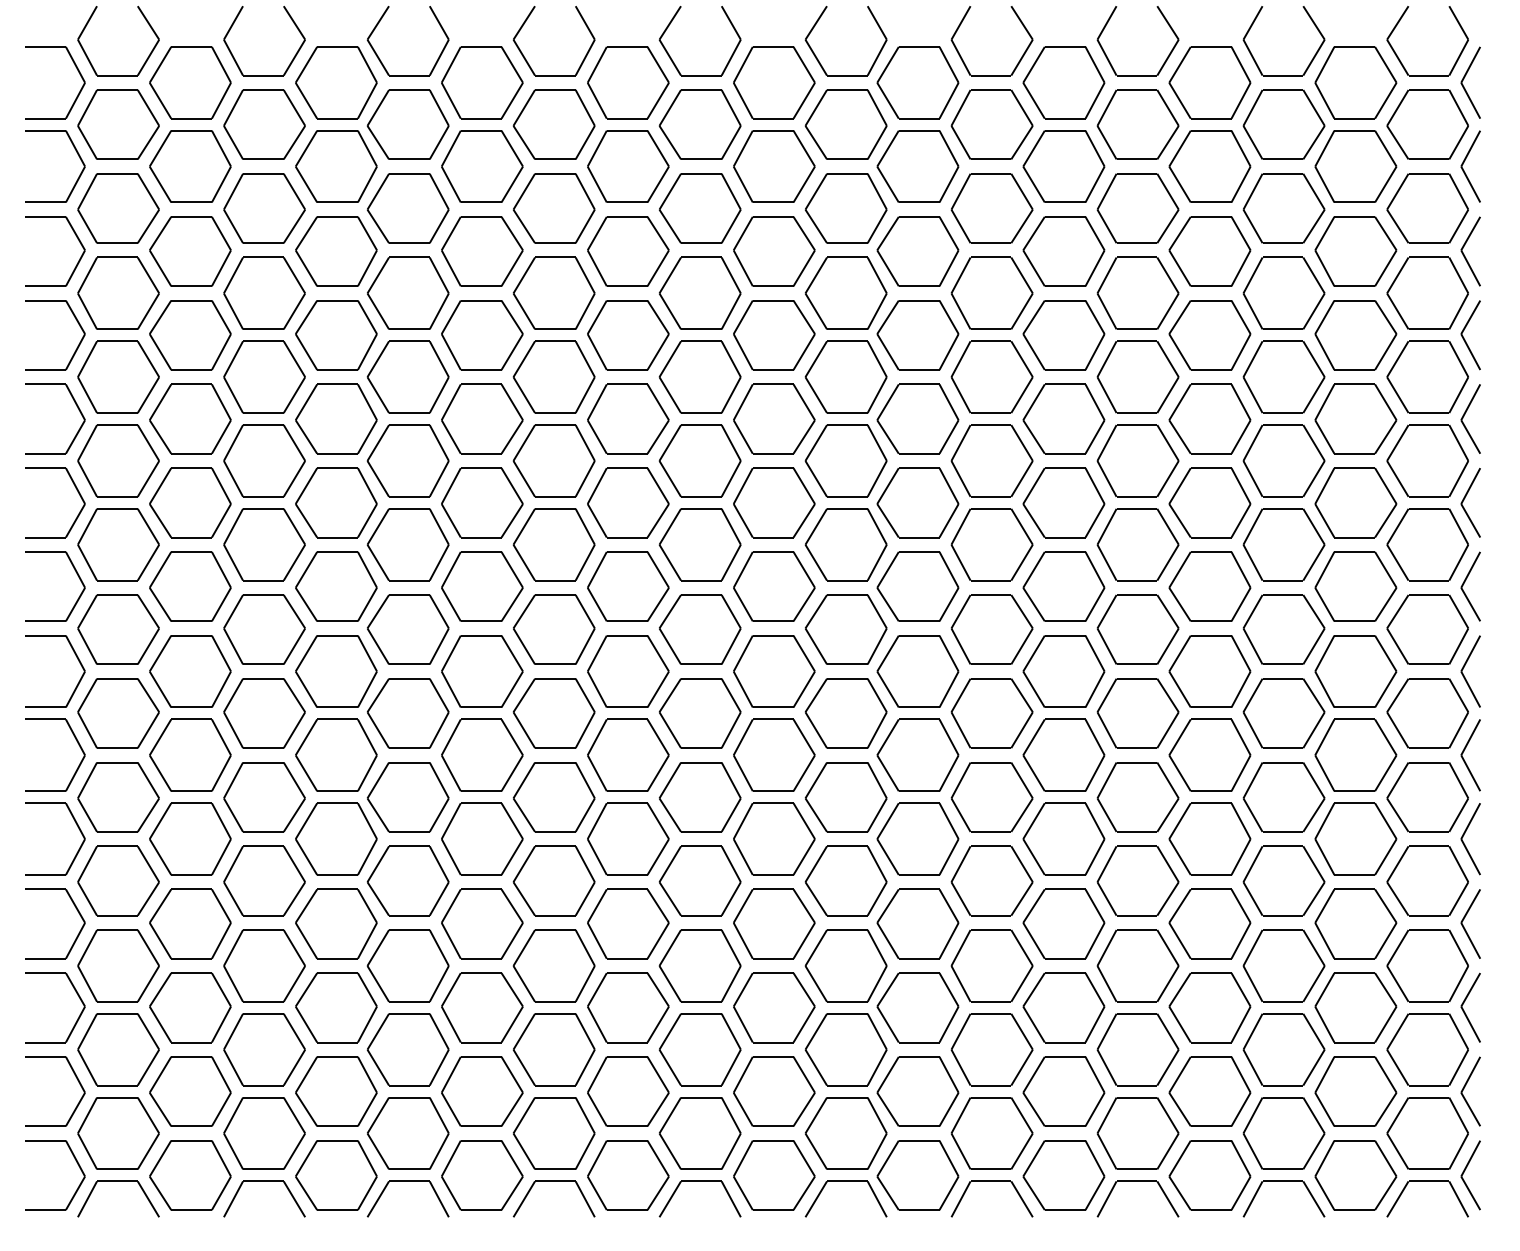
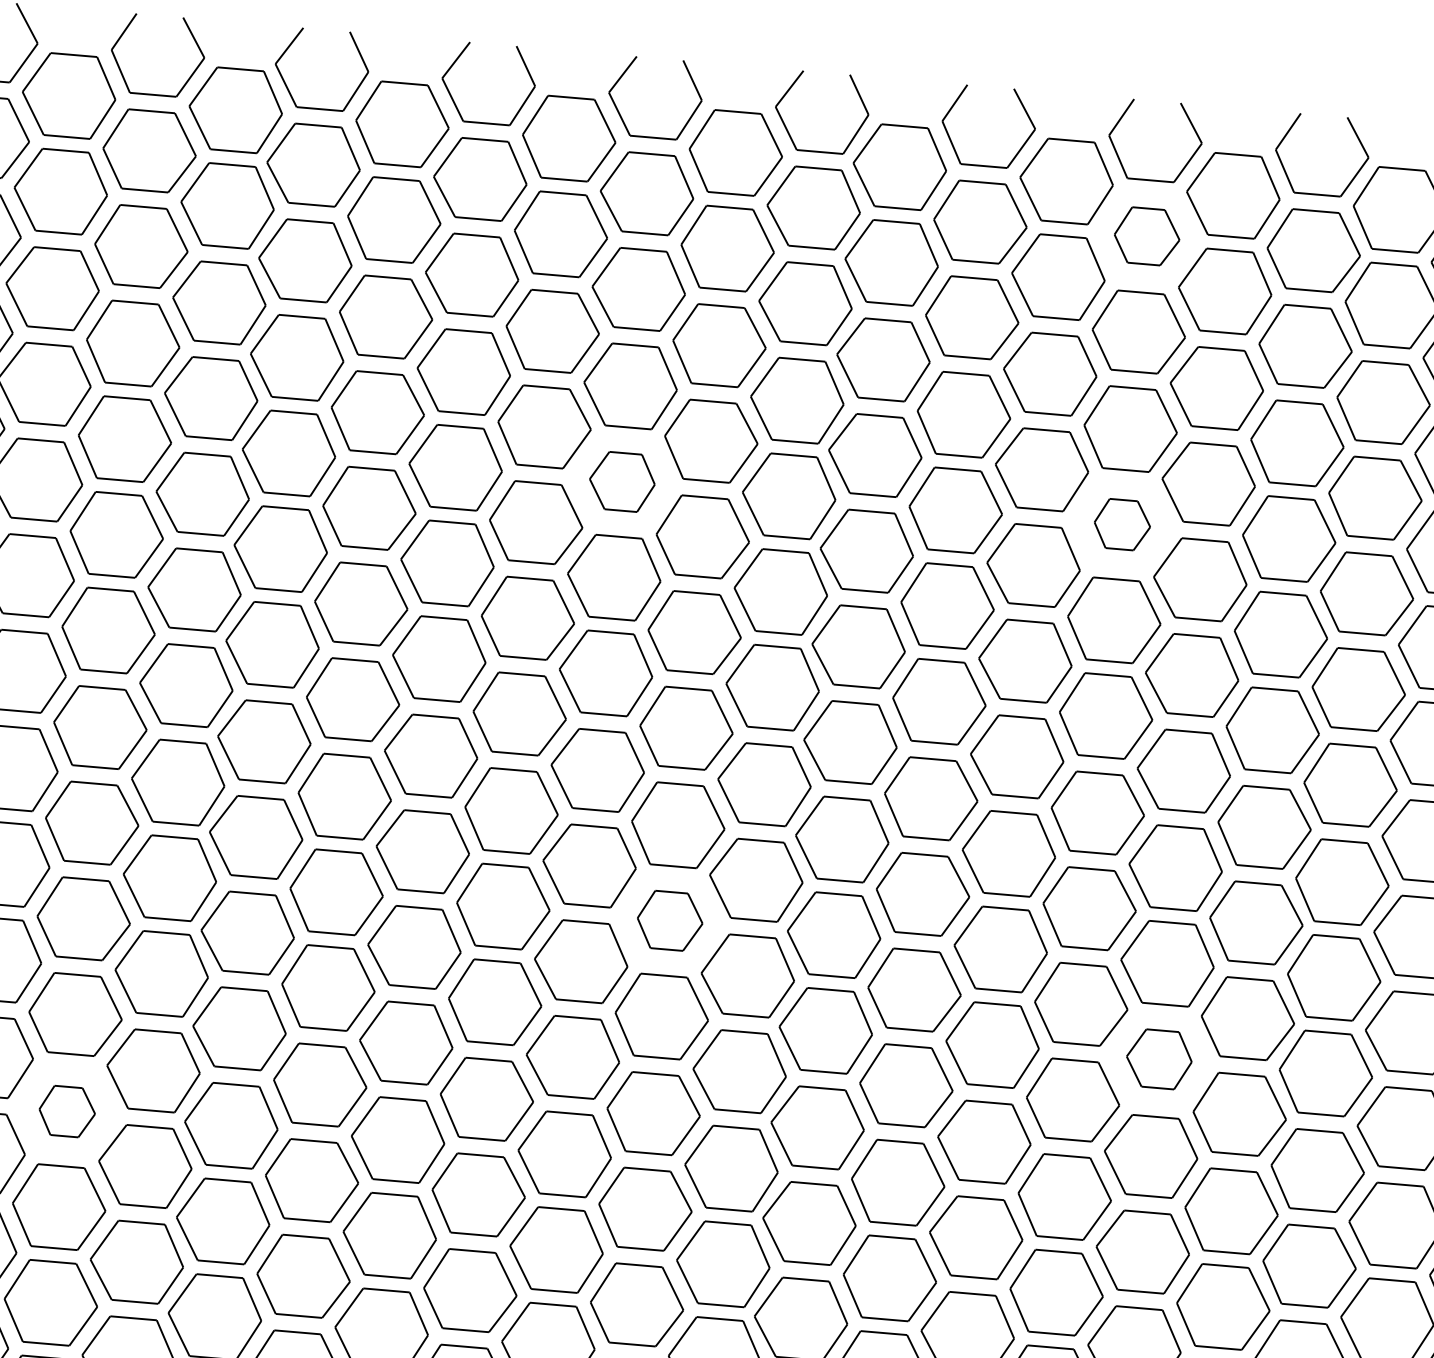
part: (1137, 124) -> (1146, 236), size x0.7
part: (699, 376) -> (621, 481), size x0.7
part: (1137, 376) -> (1121, 523), size x0.6
part: (774, 754) -> (670, 920), size x0.7
part: (1209, 838) -> (1158, 1058), size x0.7
part: (264, 965) -> (67, 1111), size x0.6

